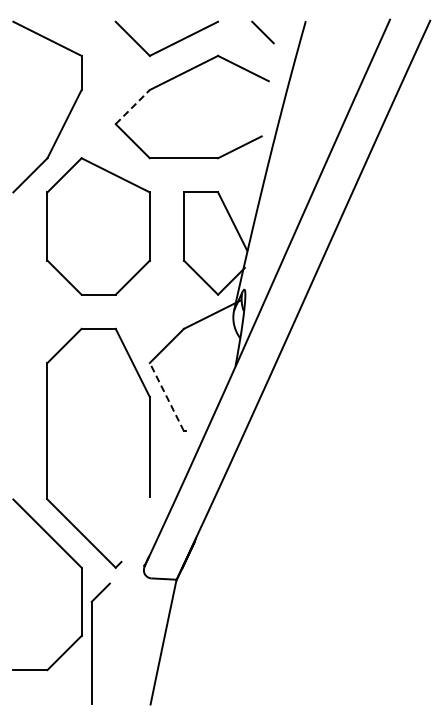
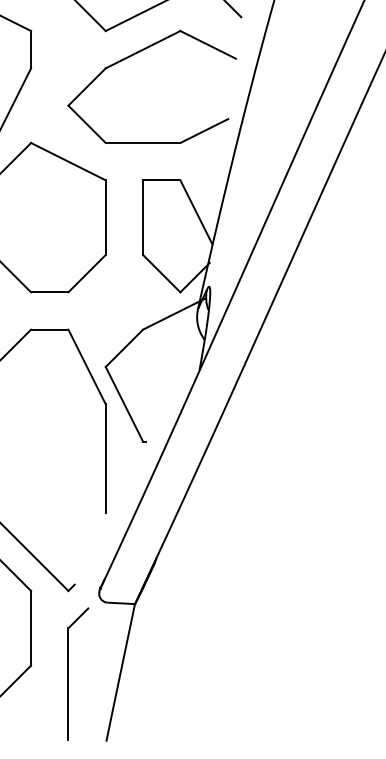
line: (133, 106) -> (87, 86), dashed -> solid
line: (166, 396) -> (123, 403), dashed -> solid
part: (92, 643) -> (69, 673), moved

